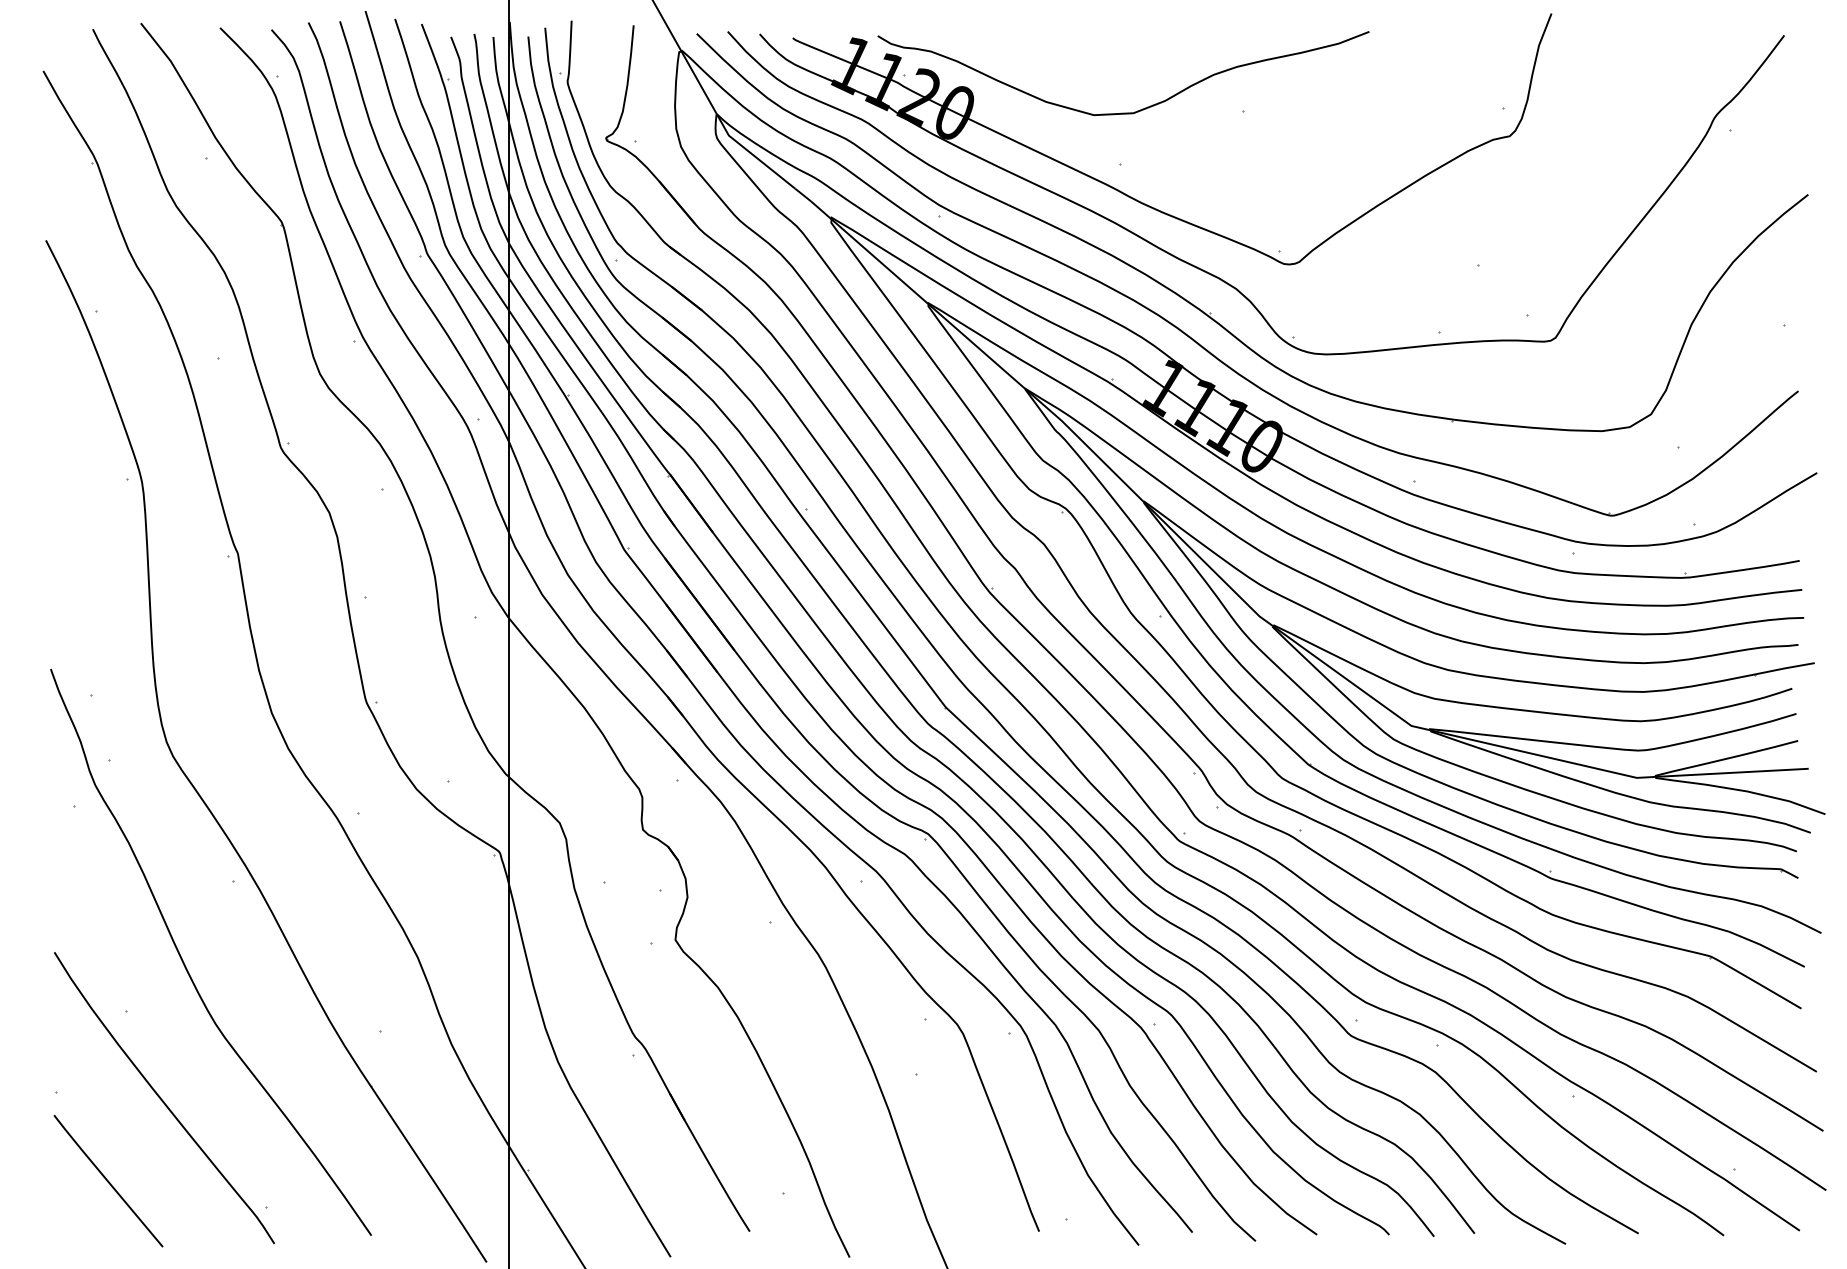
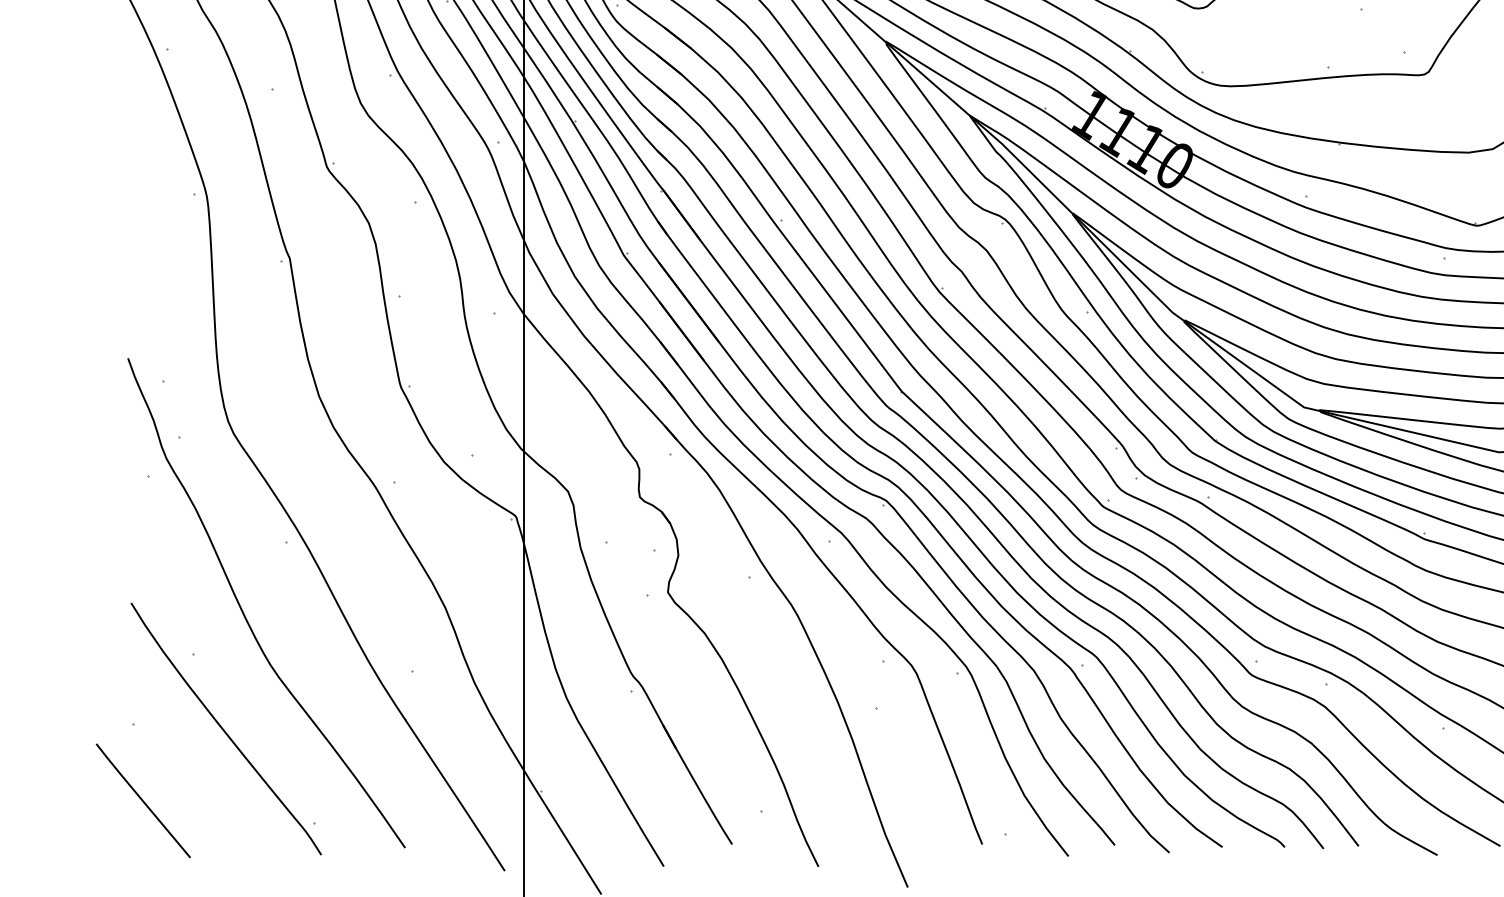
line: (108, 1181) -> (143, 801), moved

